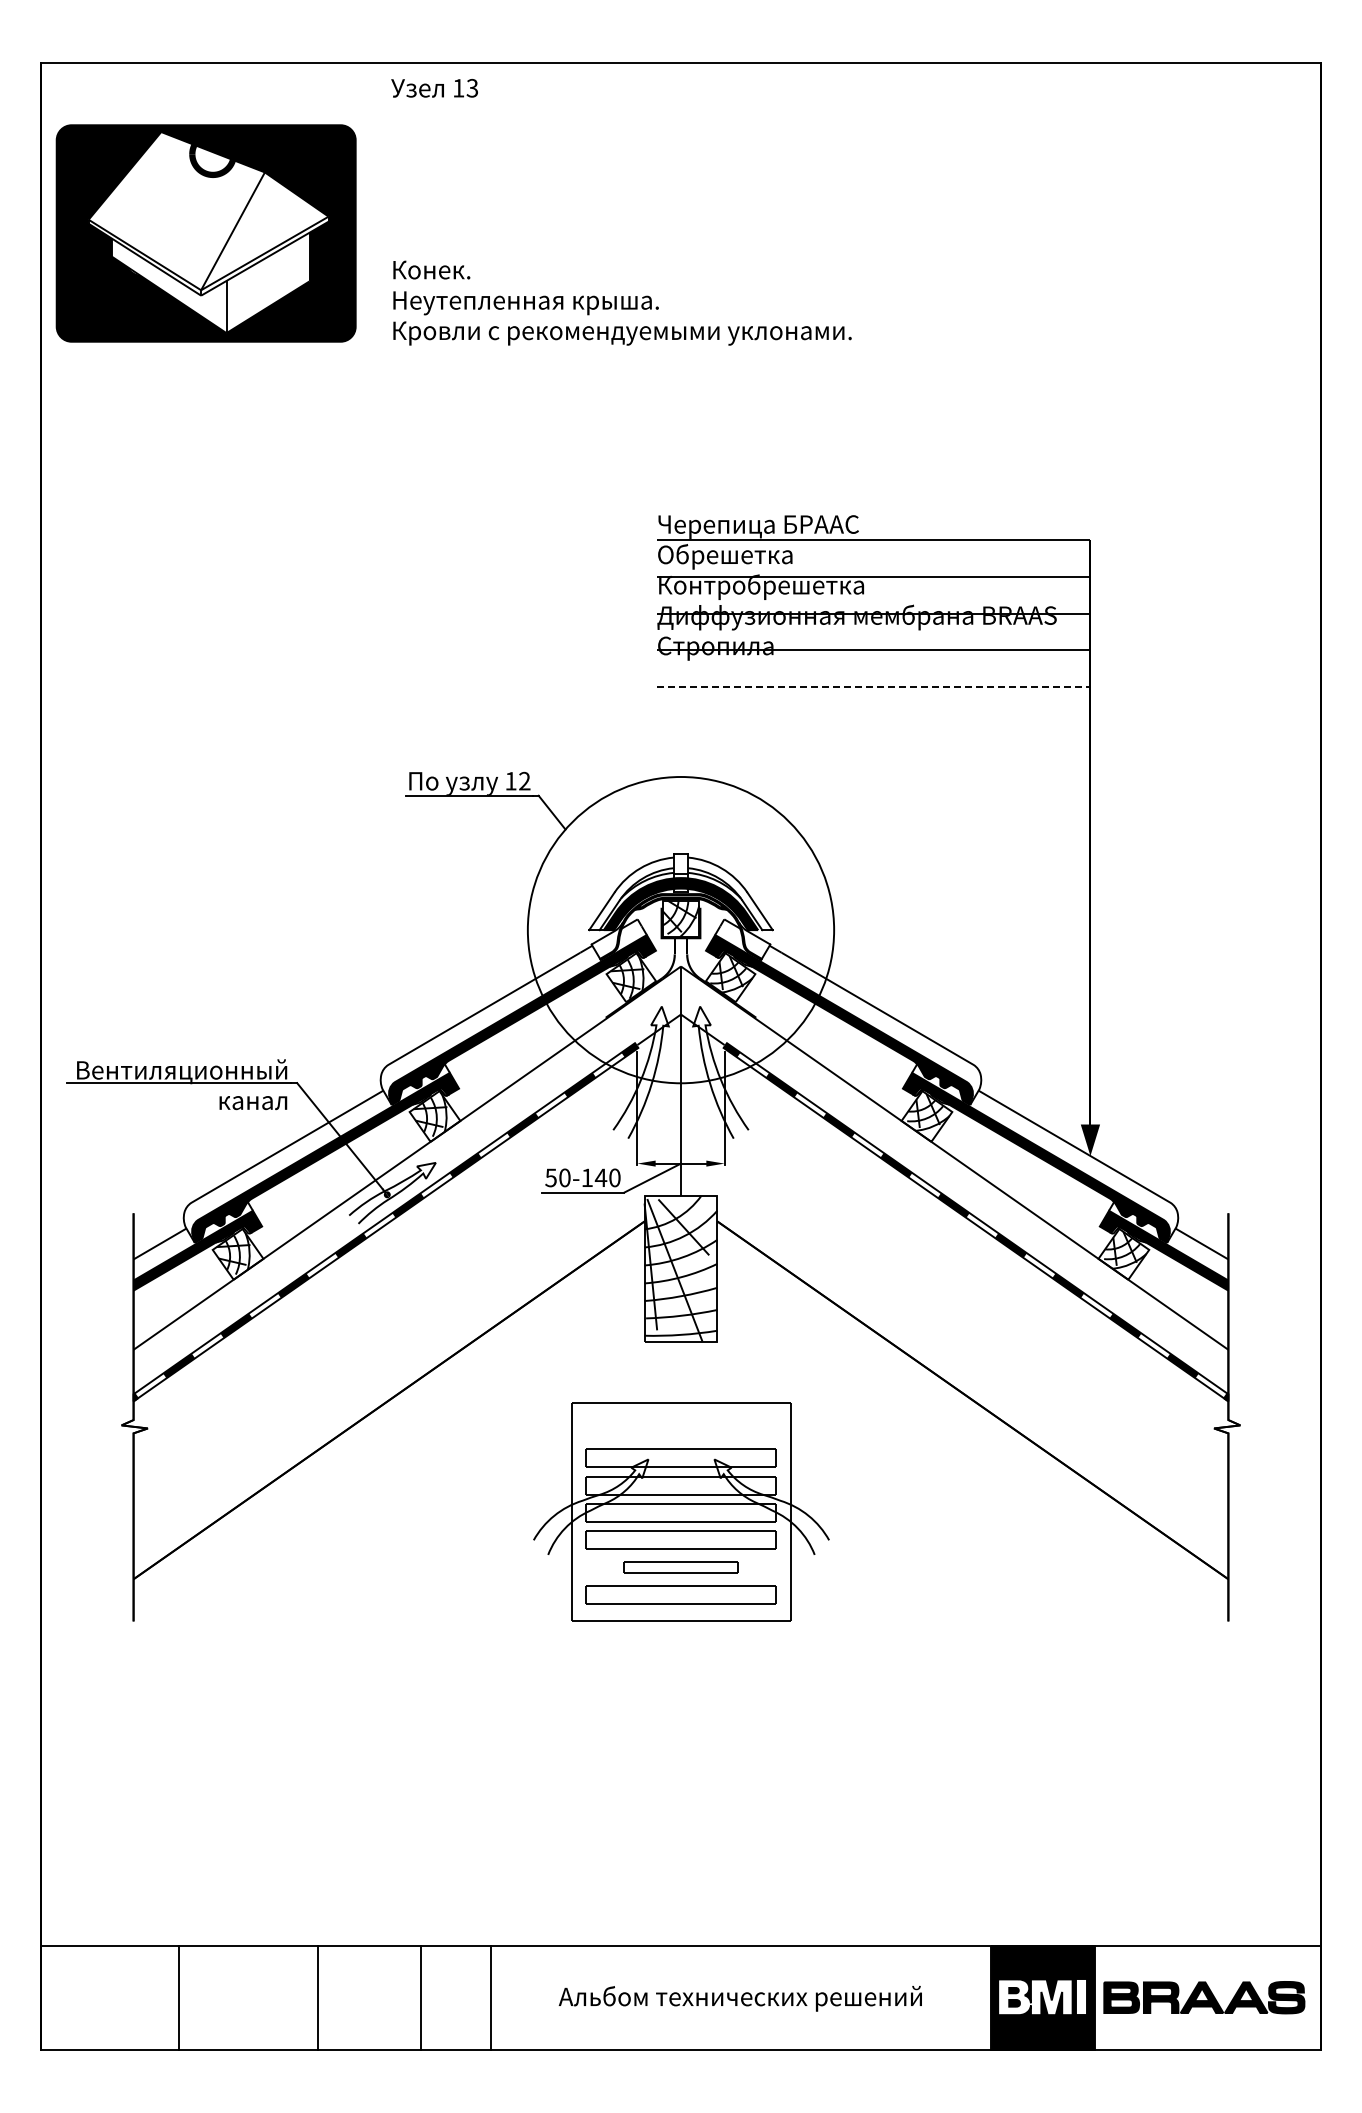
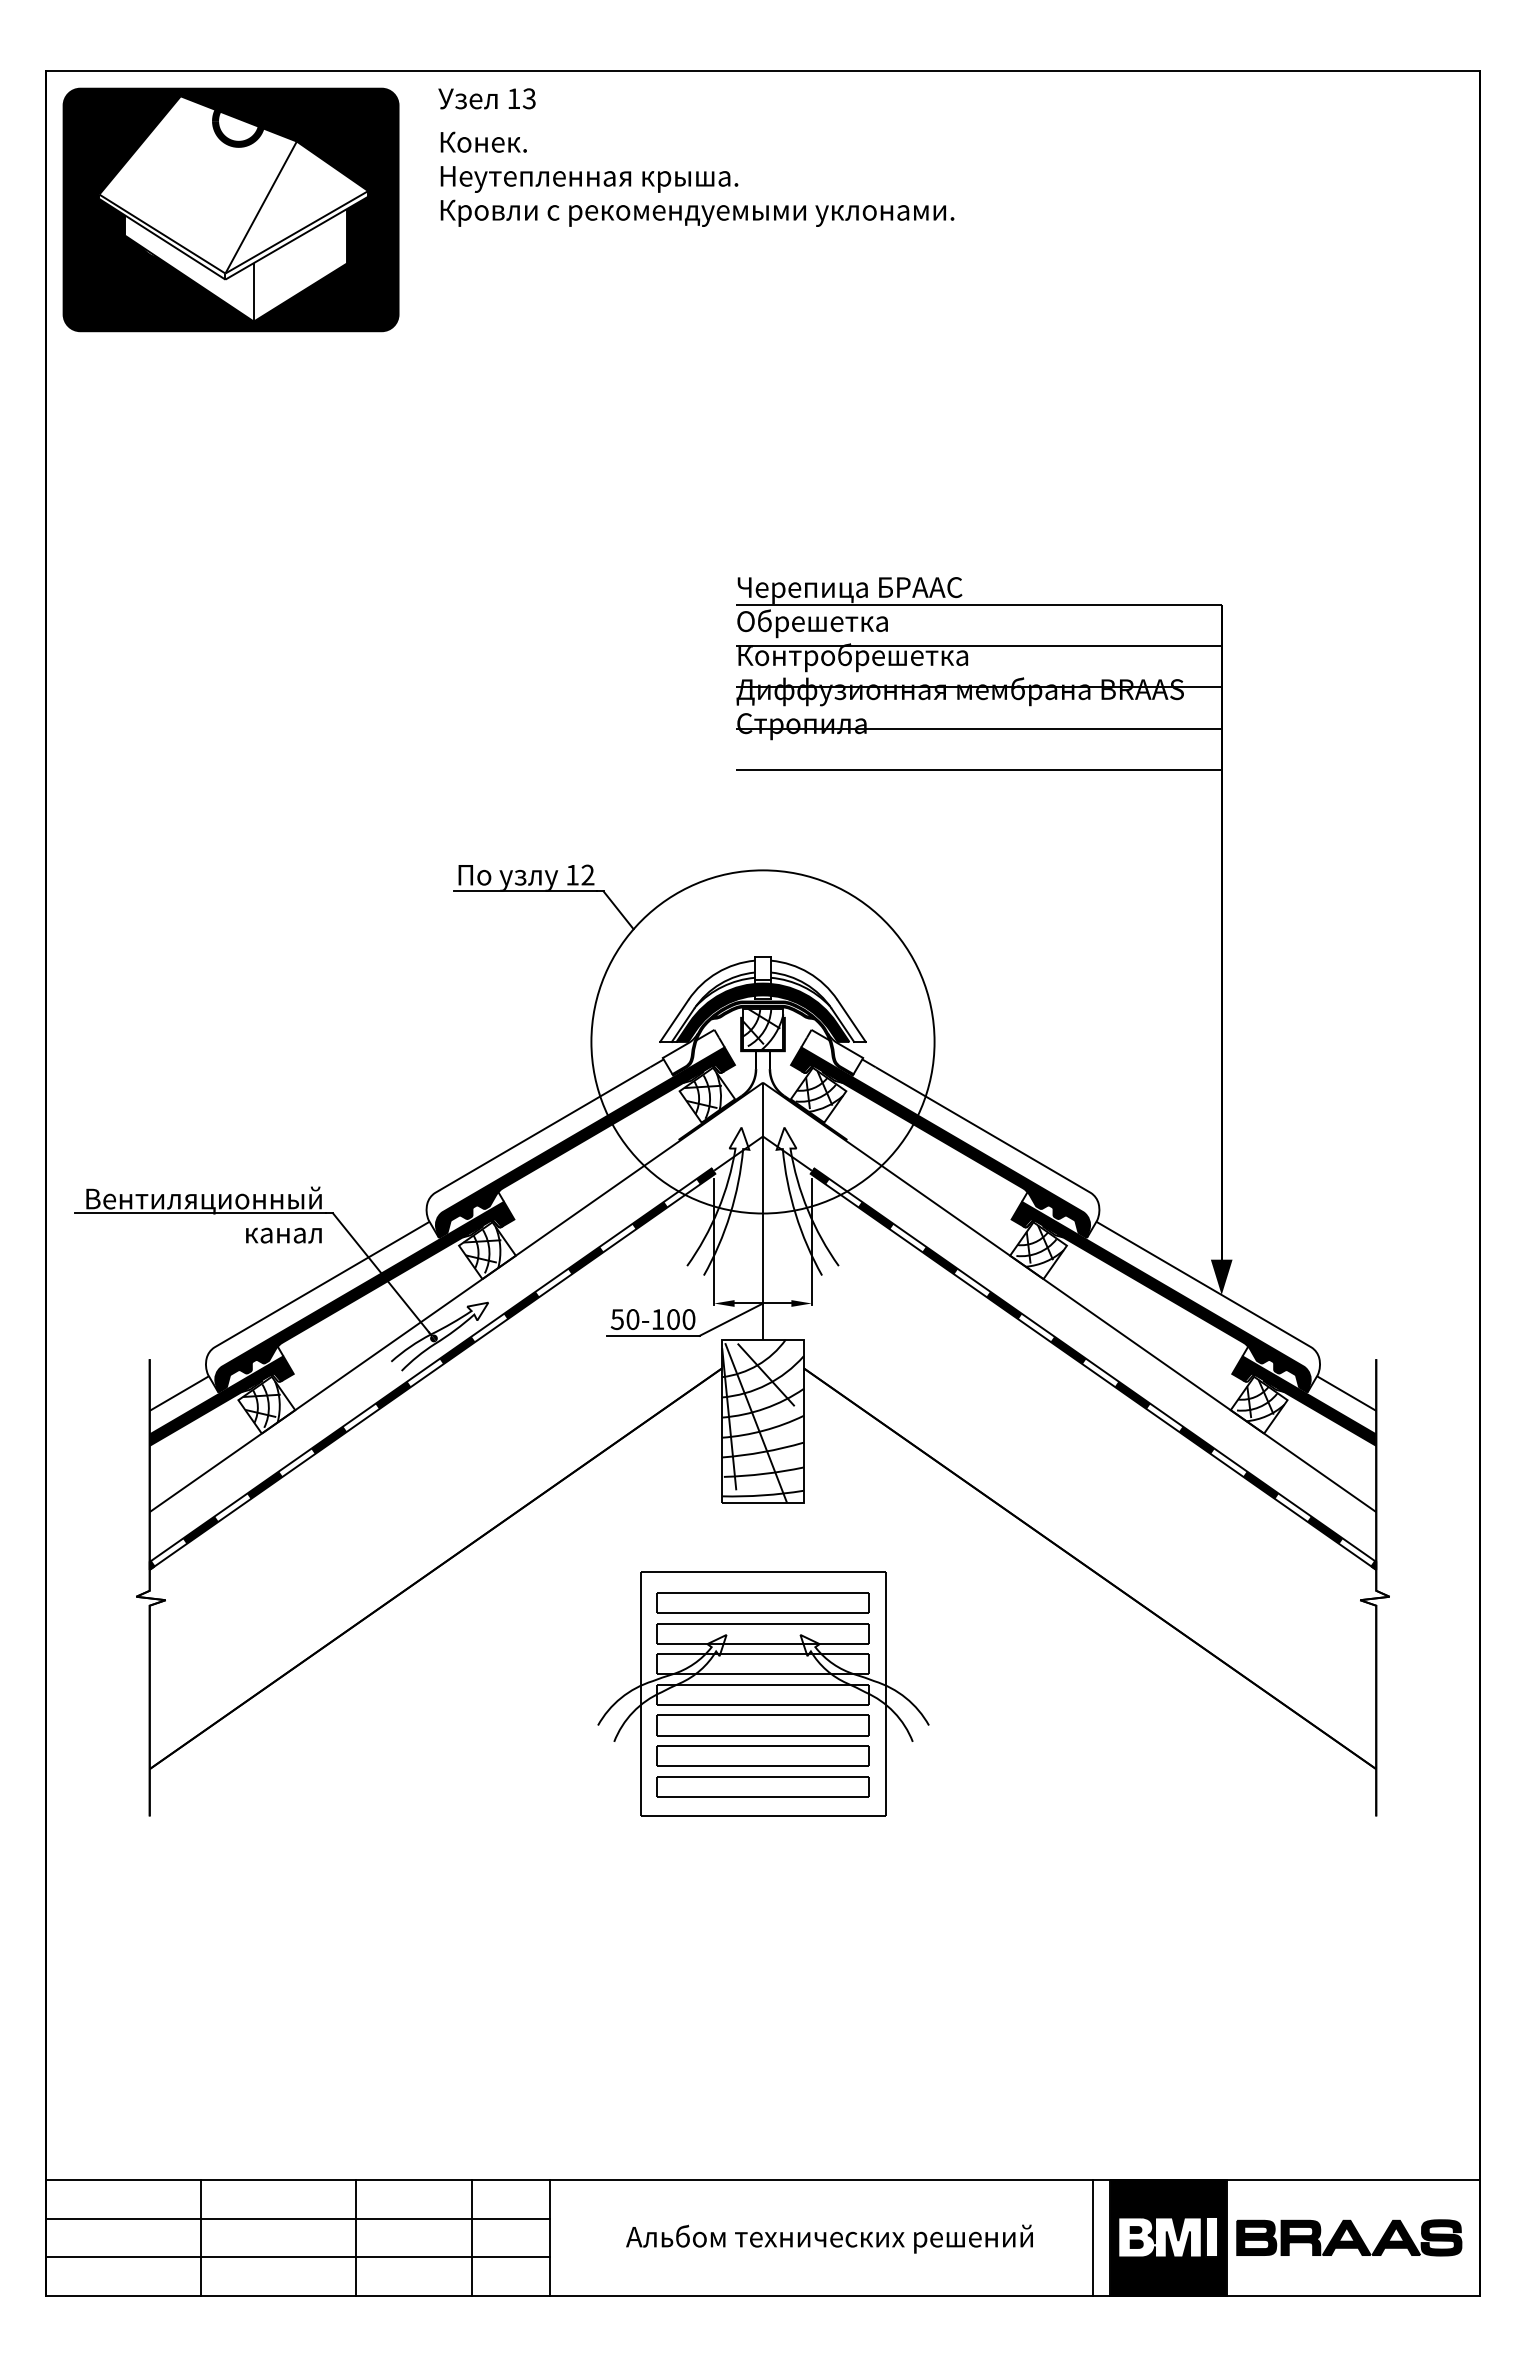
part: (205, 233) -> (230, 209), moved
text: (622, 302) -> (697, 178), moved
line: (873, 687) -> (978, 770), dashed -> solid
text: (600, 1177) -> (672, 1319), 50-140 -> 50-100
part: (680, 1430) -> (762, 1602), added
part: (680, 1567) -> (762, 1755), size x1.67
line: (265, 1980) -> (297, 2218), added
line: (975, 1997) -> (1092, 2237), added
line: (265, 2015) -> (297, 2257), added

